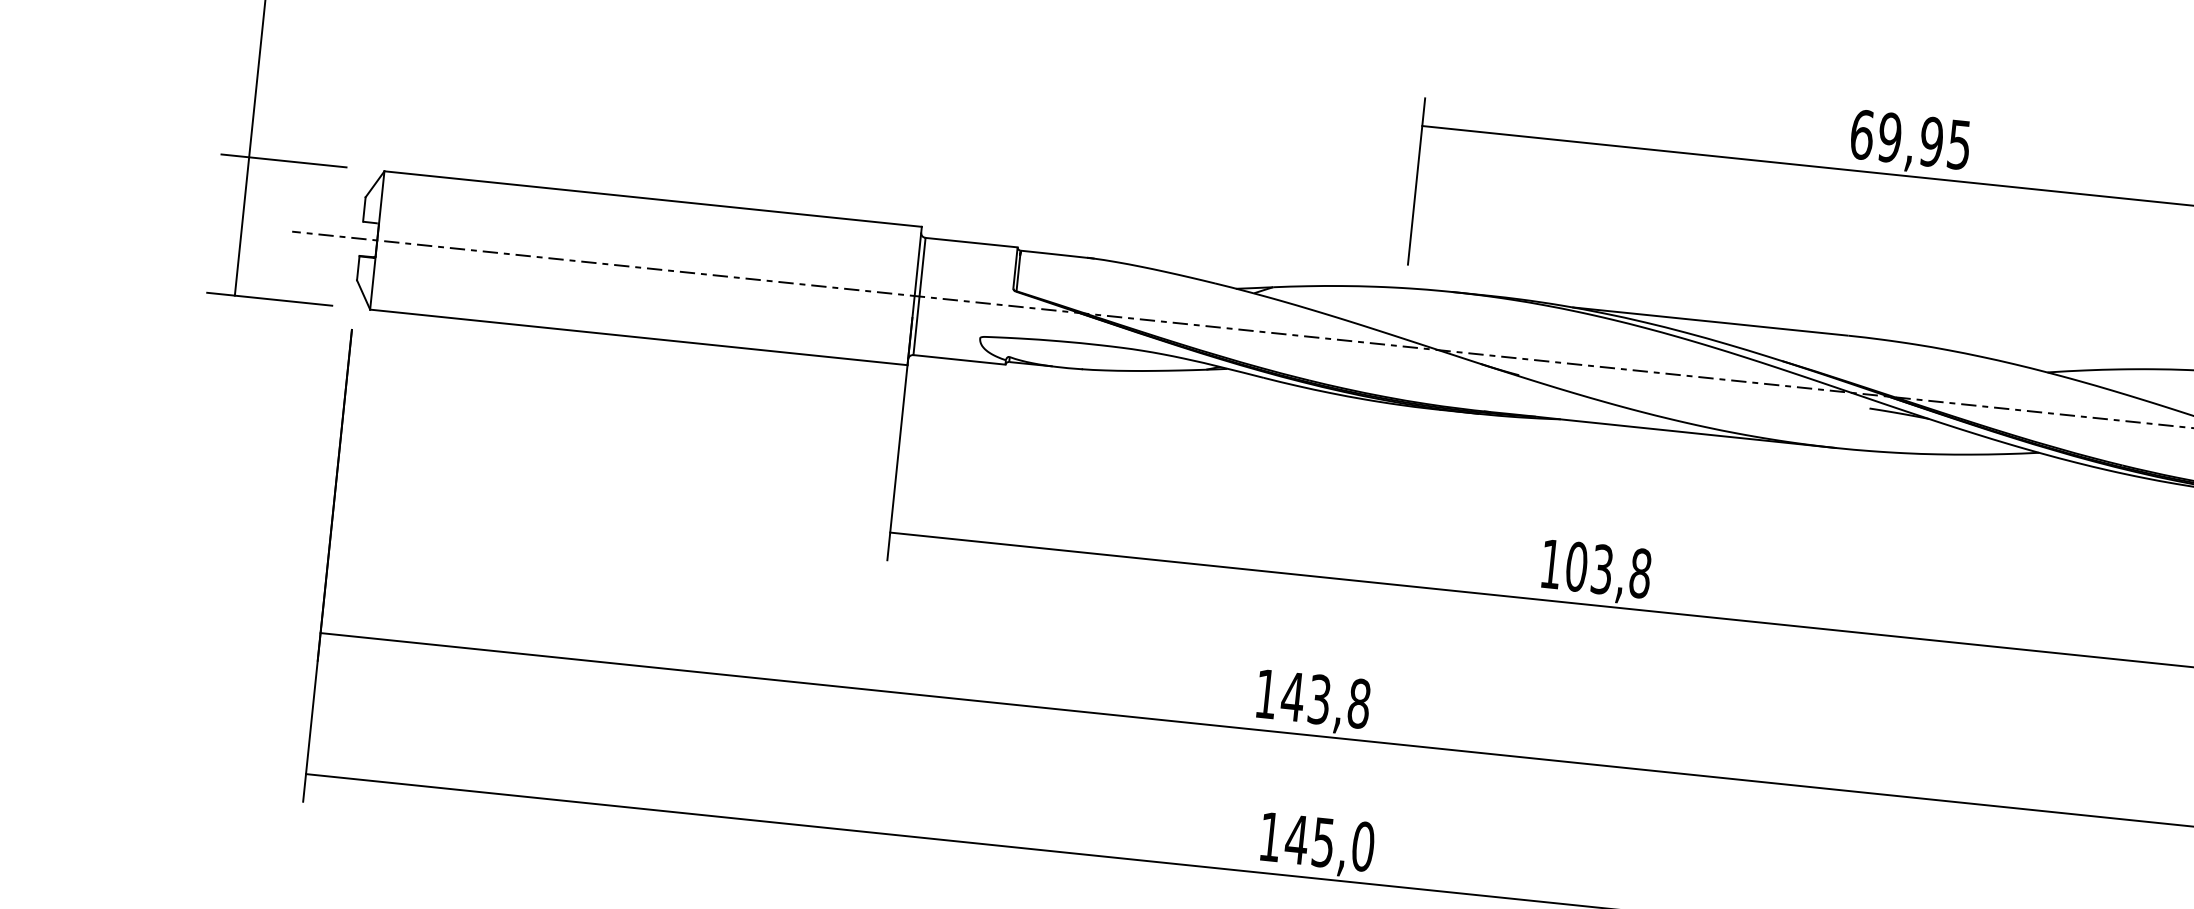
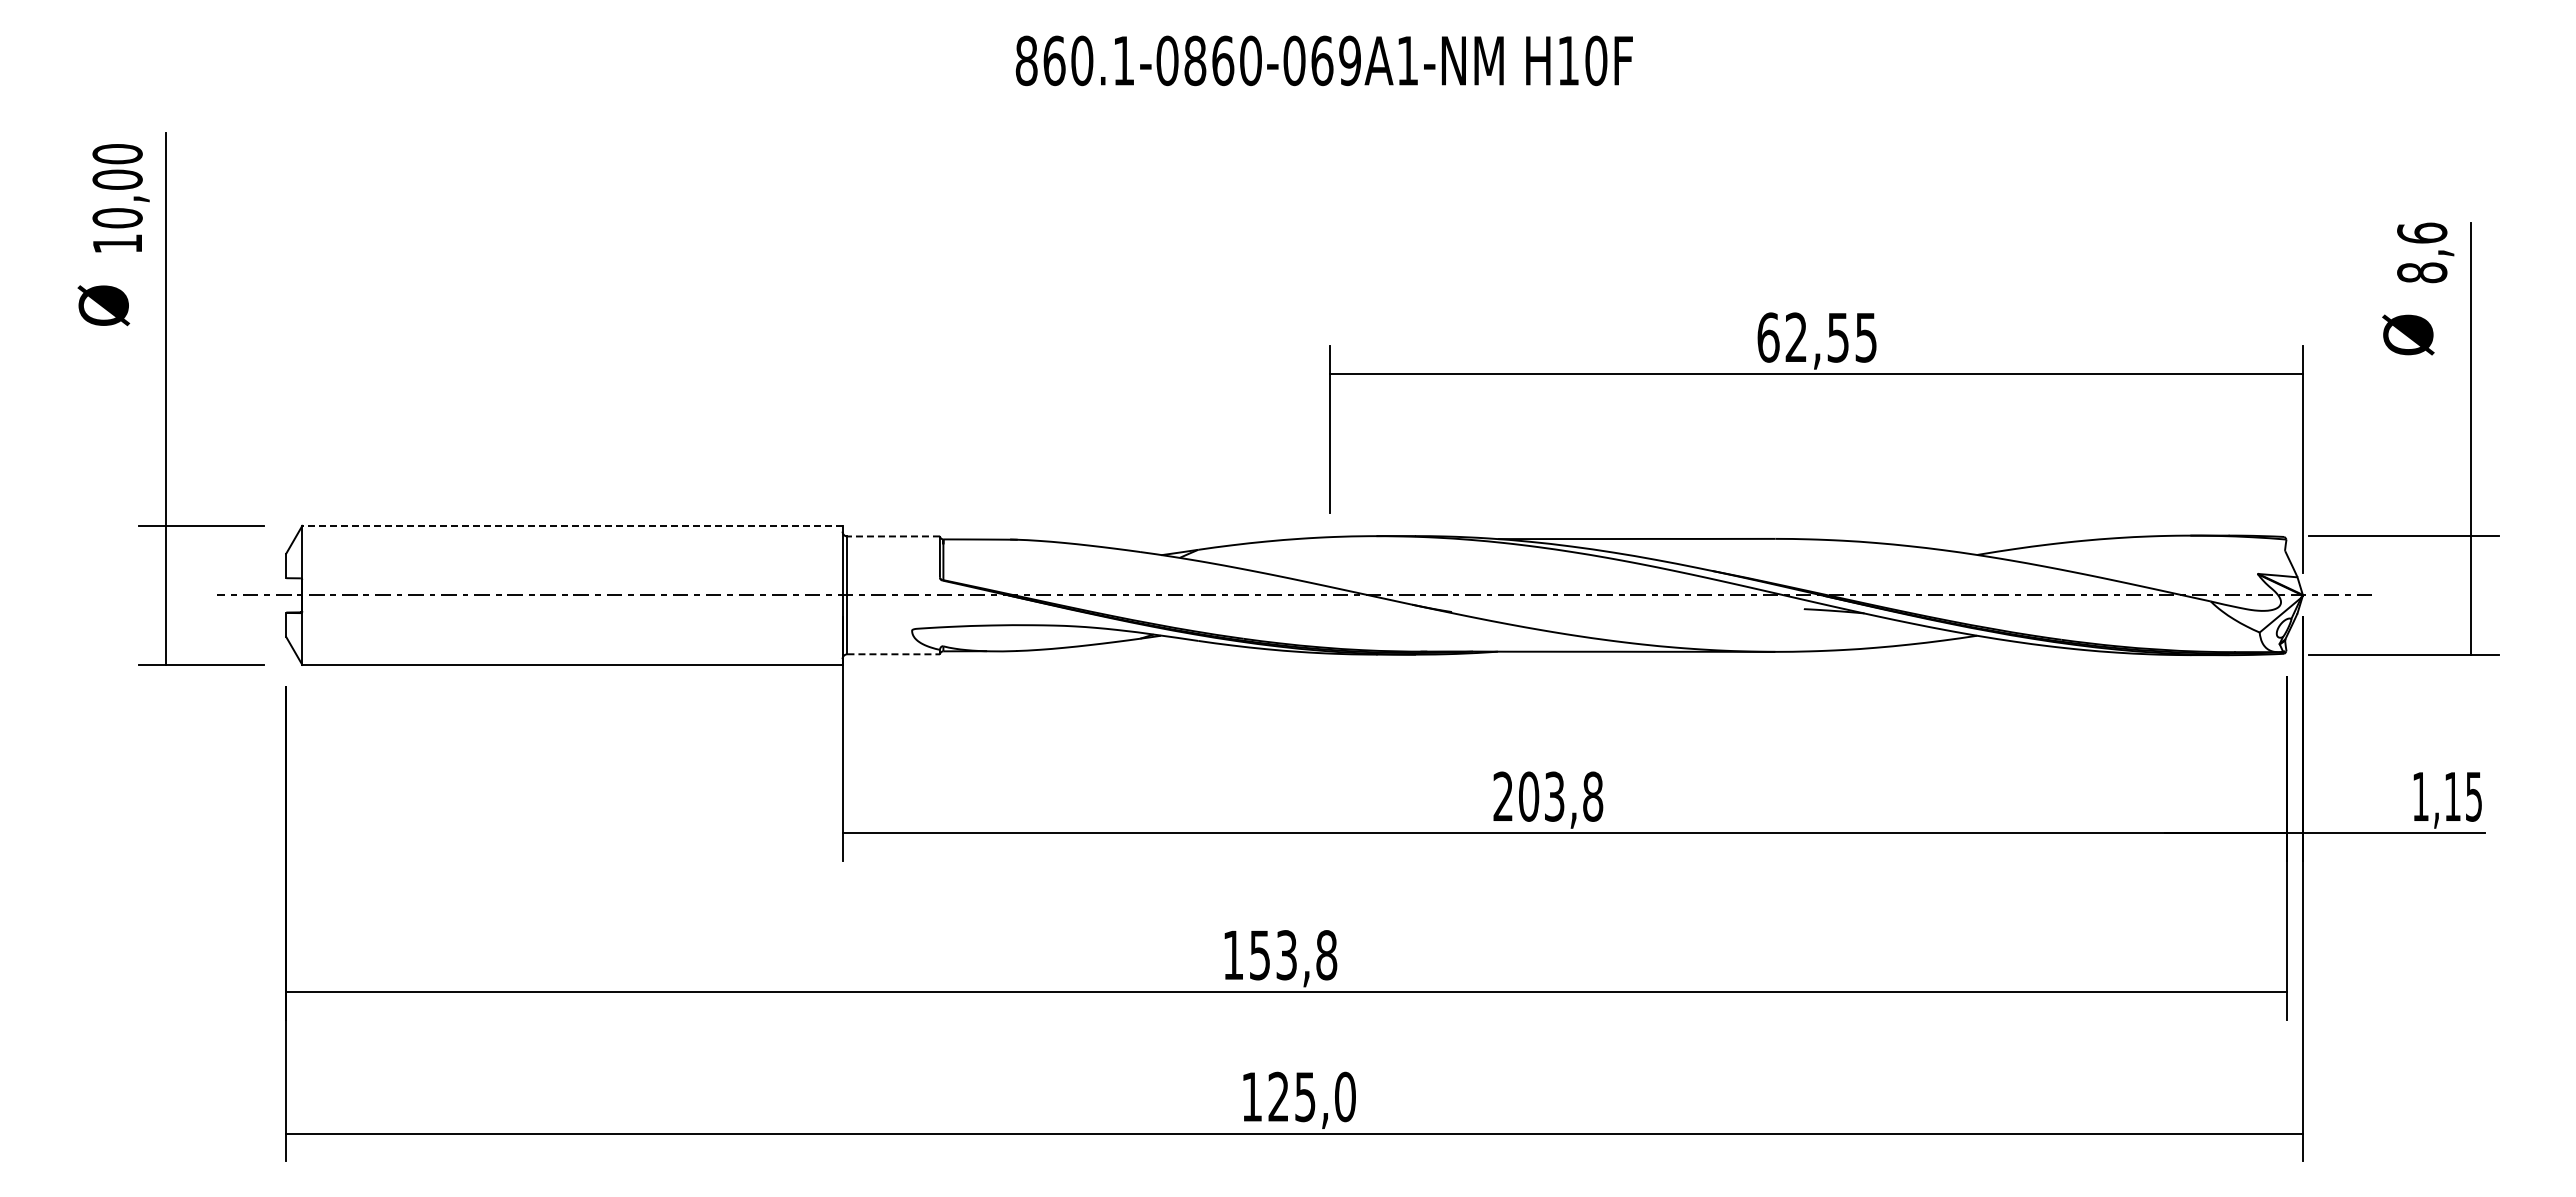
text: (1910, 139) -> (1817, 337), 69,95 -> 62,55
line: (652, 198) -> (571, 525), solid -> dashed
line: (971, 242) -> (893, 536), solid -> dashed
line: (960, 360) -> (894, 654), solid -> dashed
text: (1550, 562) -> (1502, 795), 103,8 -> 203,8
text: (1293, 697) -> (1260, 955), 143,8 -> 153,8
text: (1296, 839) -> (1278, 1096), 145,0 -> 125,0

